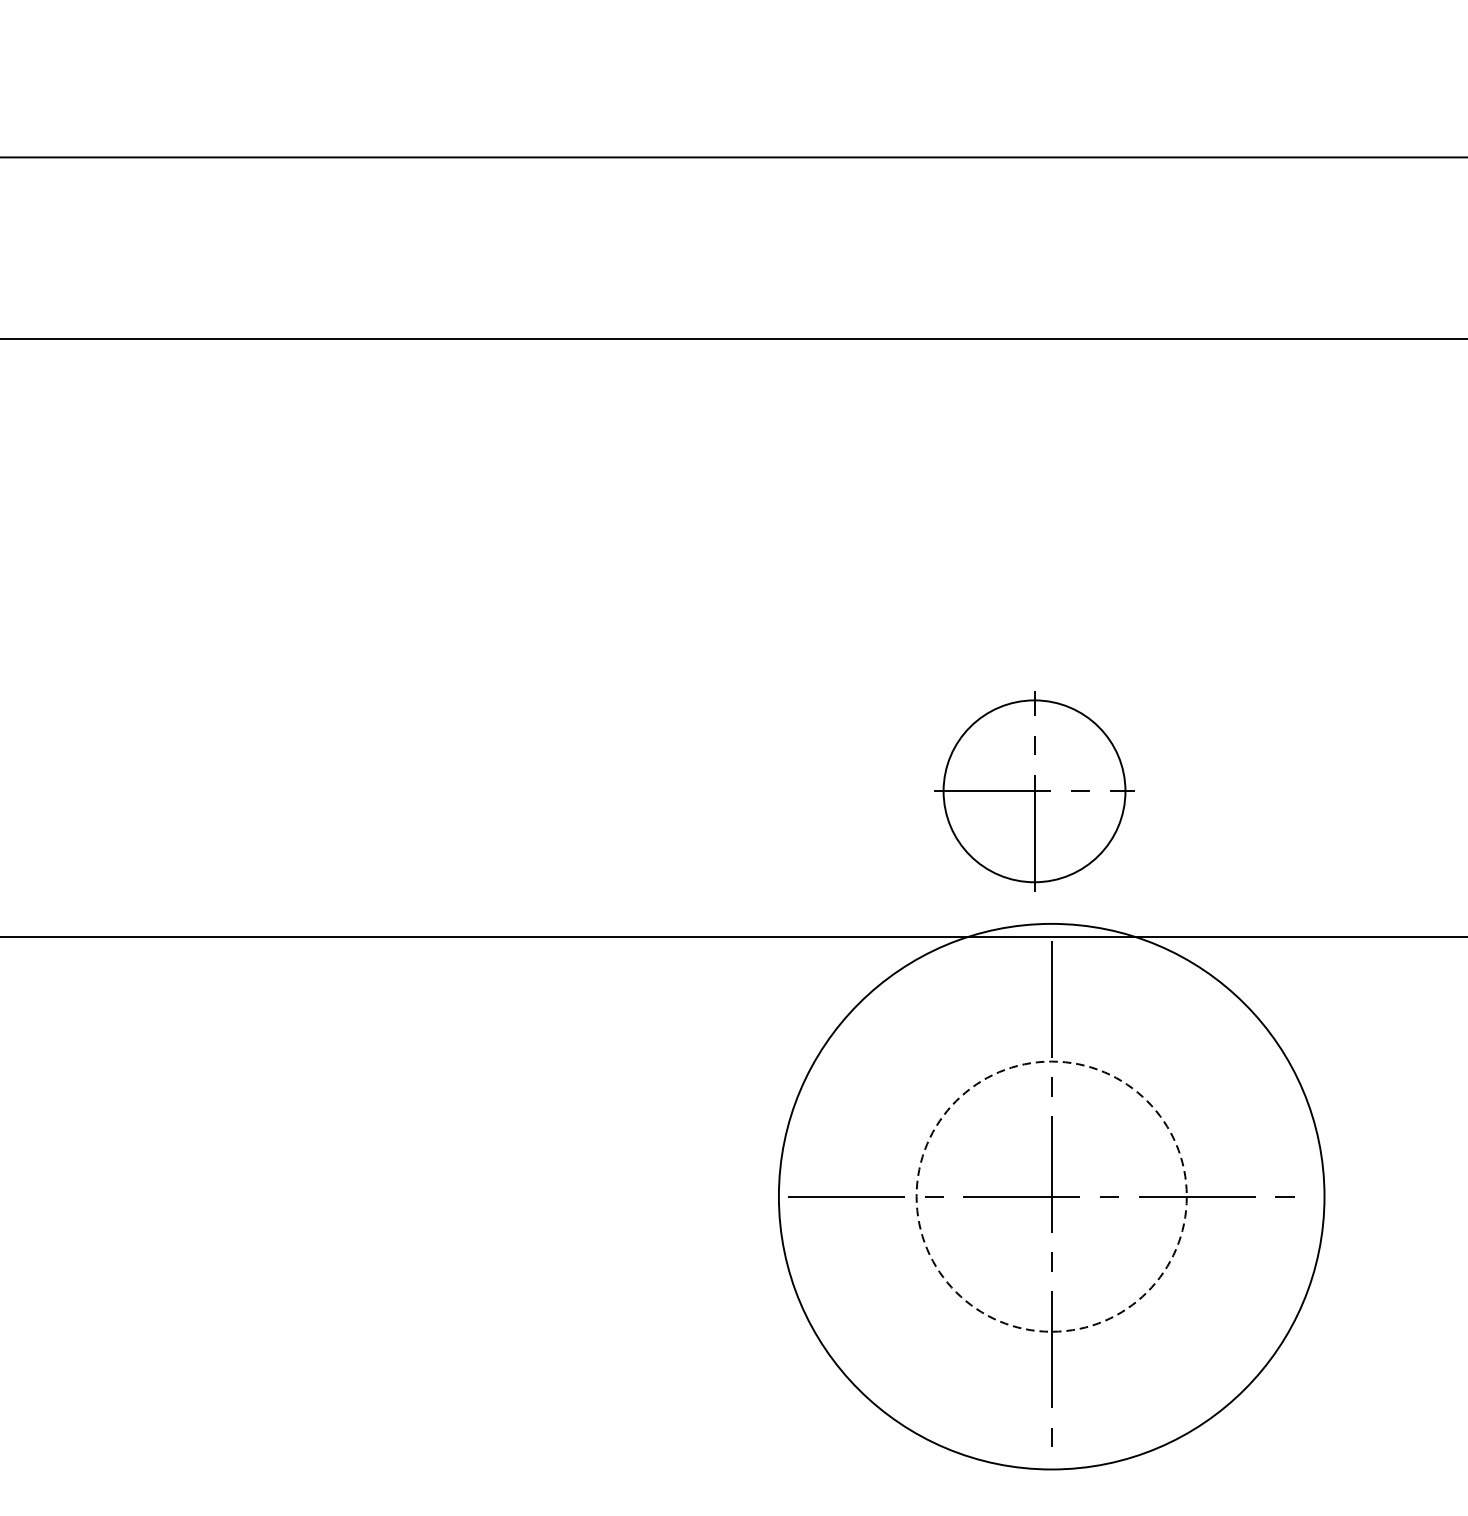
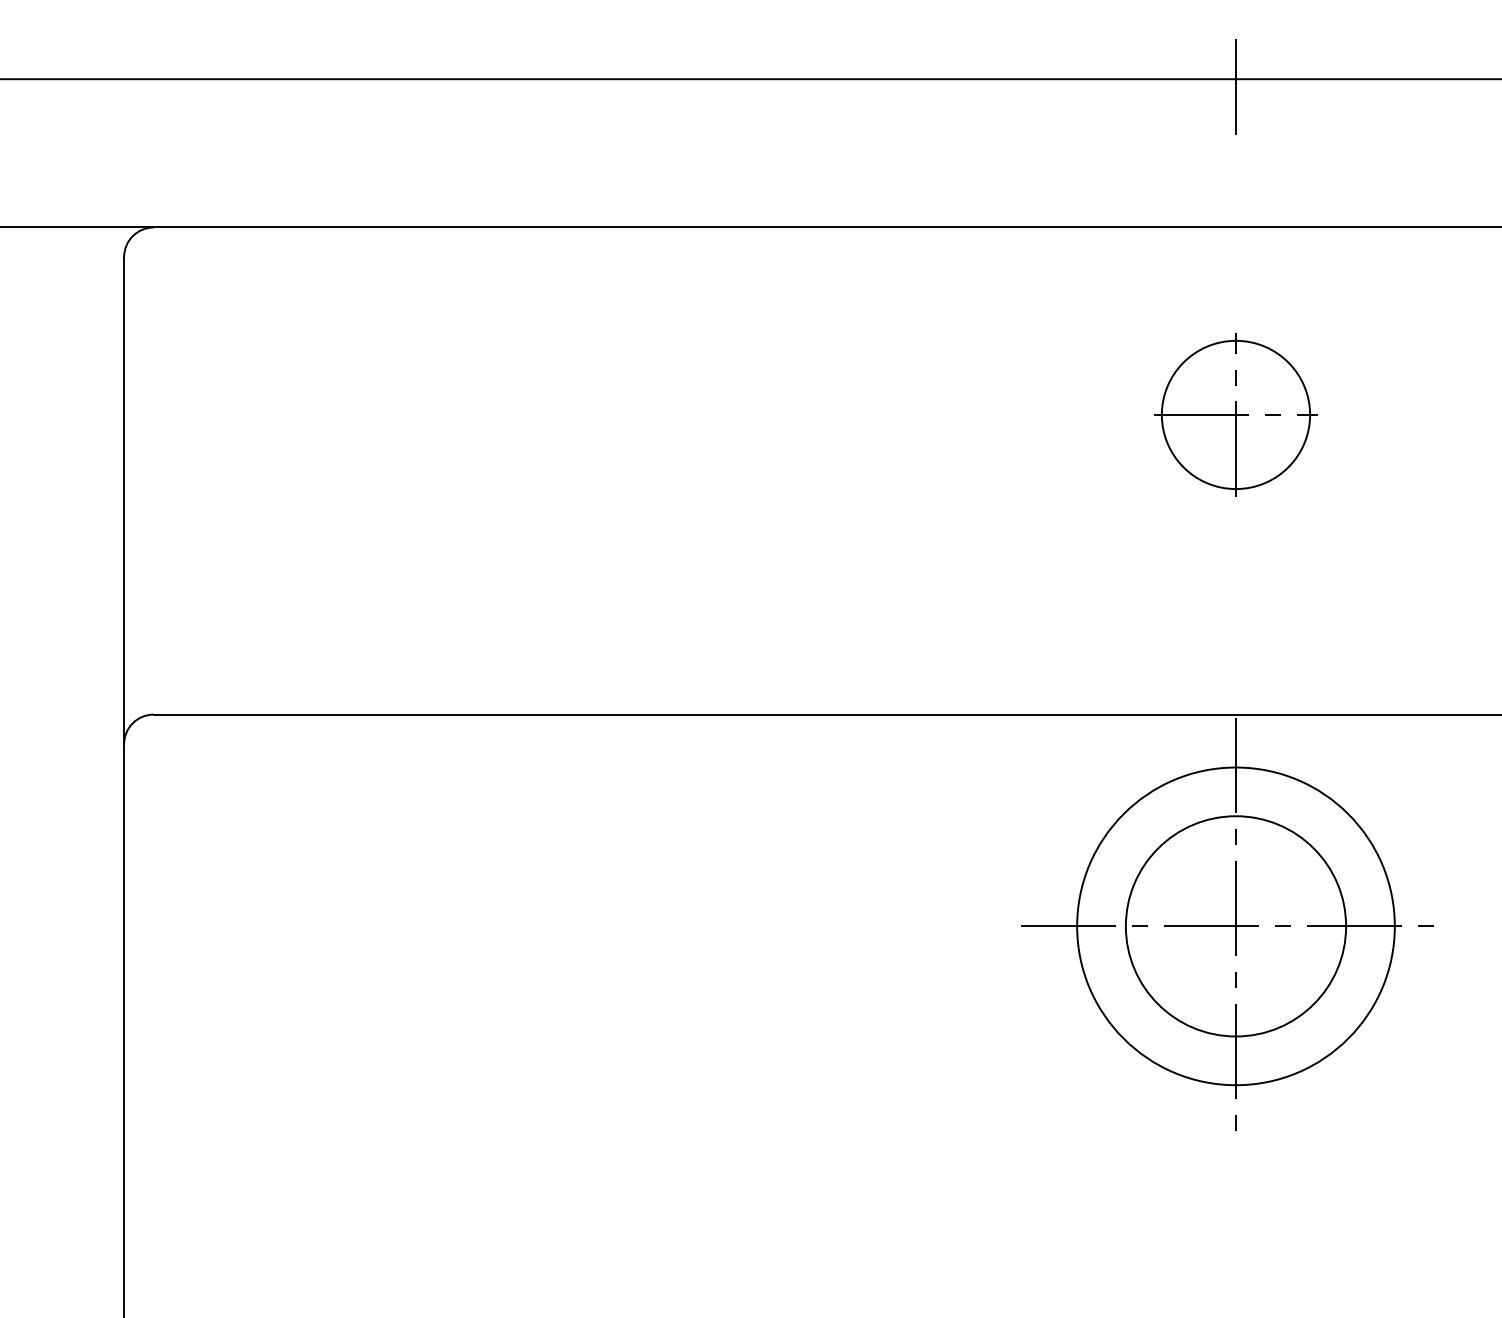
line: (1051, 165) -> (1235, 85), added
part: (1033, 790) -> (1235, 414), moved
circle: (1051, 1196) -> (1235, 926), dashed -> solid
circle: (1051, 1196) -> (1235, 926), size x0.71

